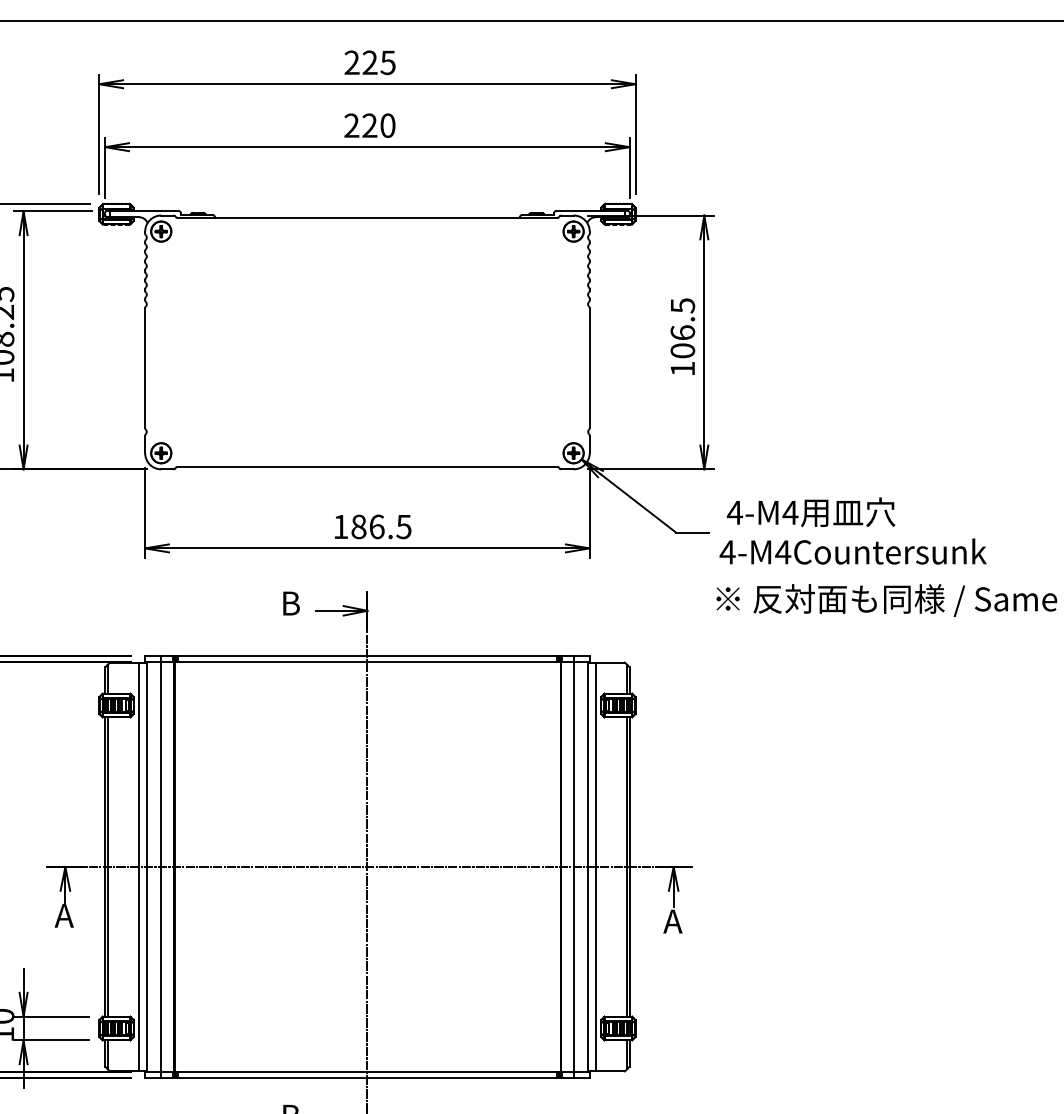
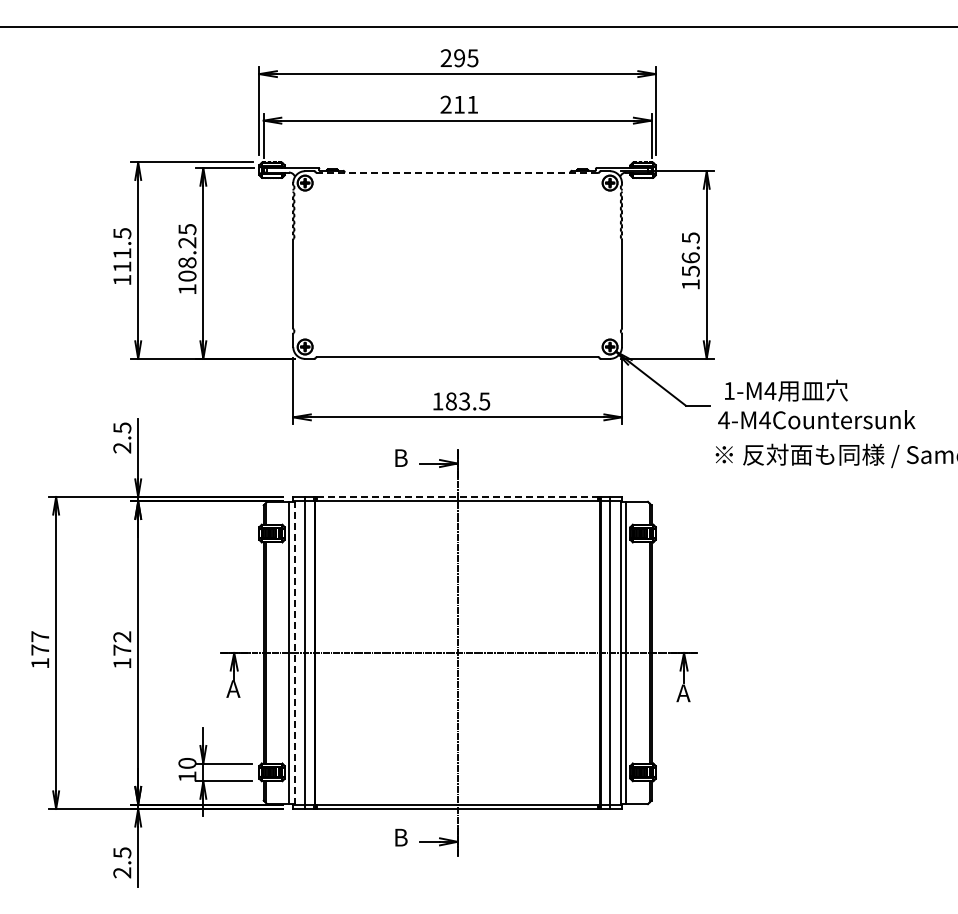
text: (369, 63) -> (459, 58), 225 -> 295
text: (379, 125) -> (466, 104), 220 -> 211
line: (367, 217) -> (457, 172), solid -> dashed
text: (682, 351) -> (690, 271), 106.5 -> 156.5
text: (735, 512) -> (729, 390), 4-M4 -> 1-M4
text: (376, 526) -> (464, 401), 186.5 -> 183.5
line: (368, 655) -> (458, 496), solid -> dashed
line: (146, 866) -> (294, 652), solid -> dashed

